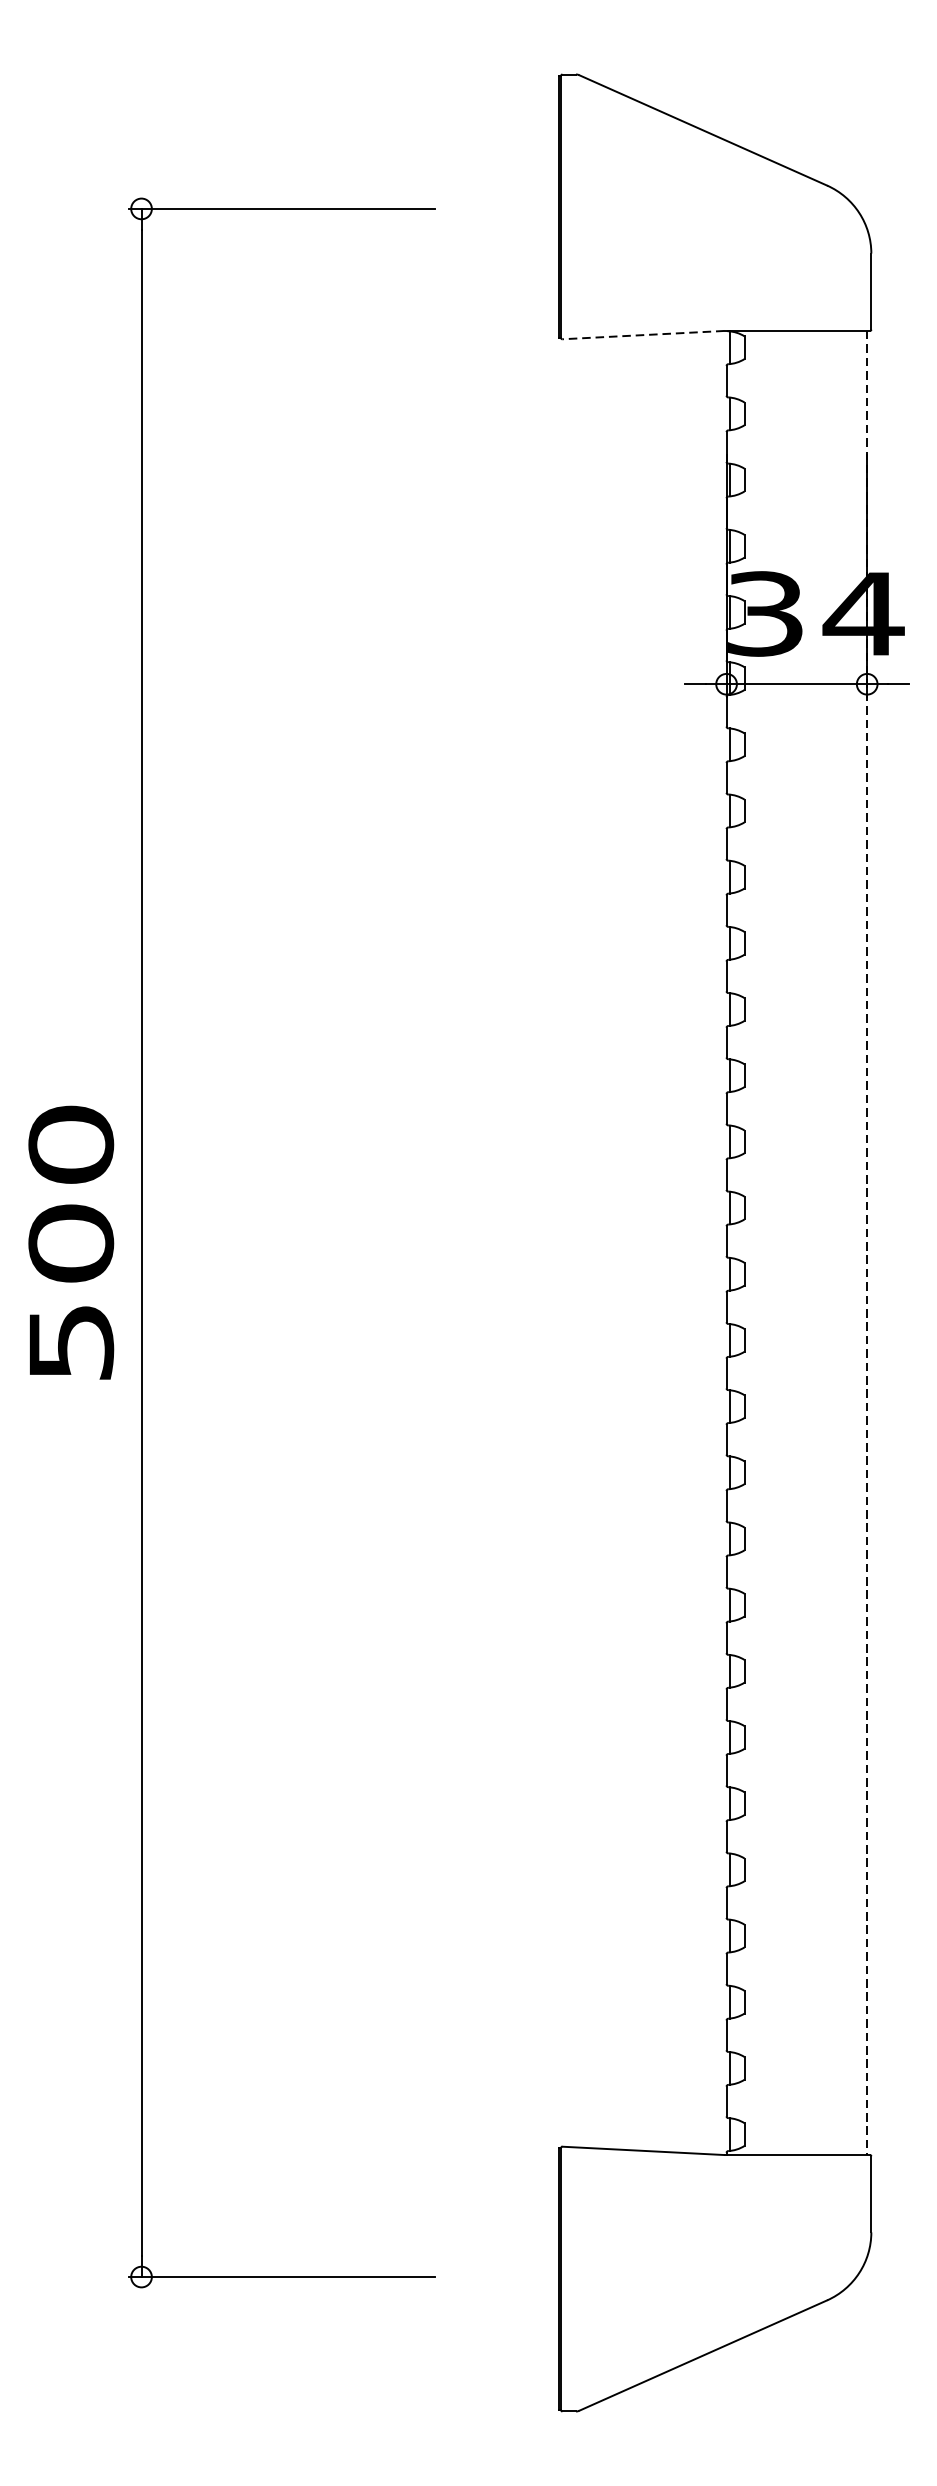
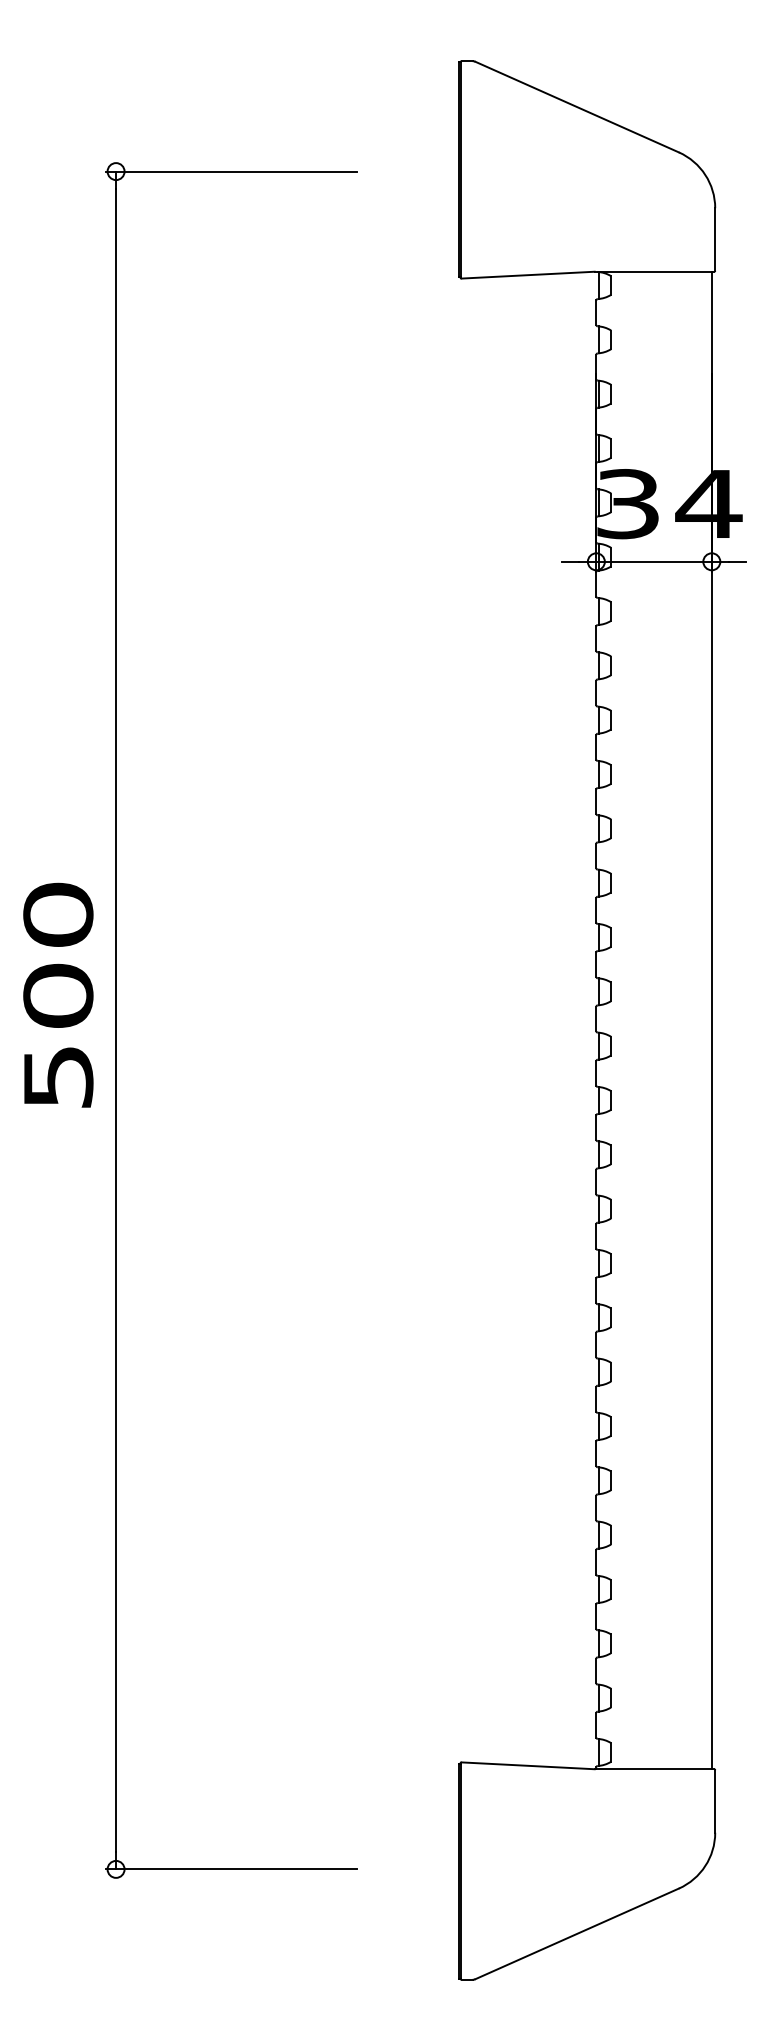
line: (643, 335) -> (528, 275), dashed -> solid
text: (71, 1241) -> (58, 994), moved
line: (866, 1243) -> (711, 1020), dashed -> solid

